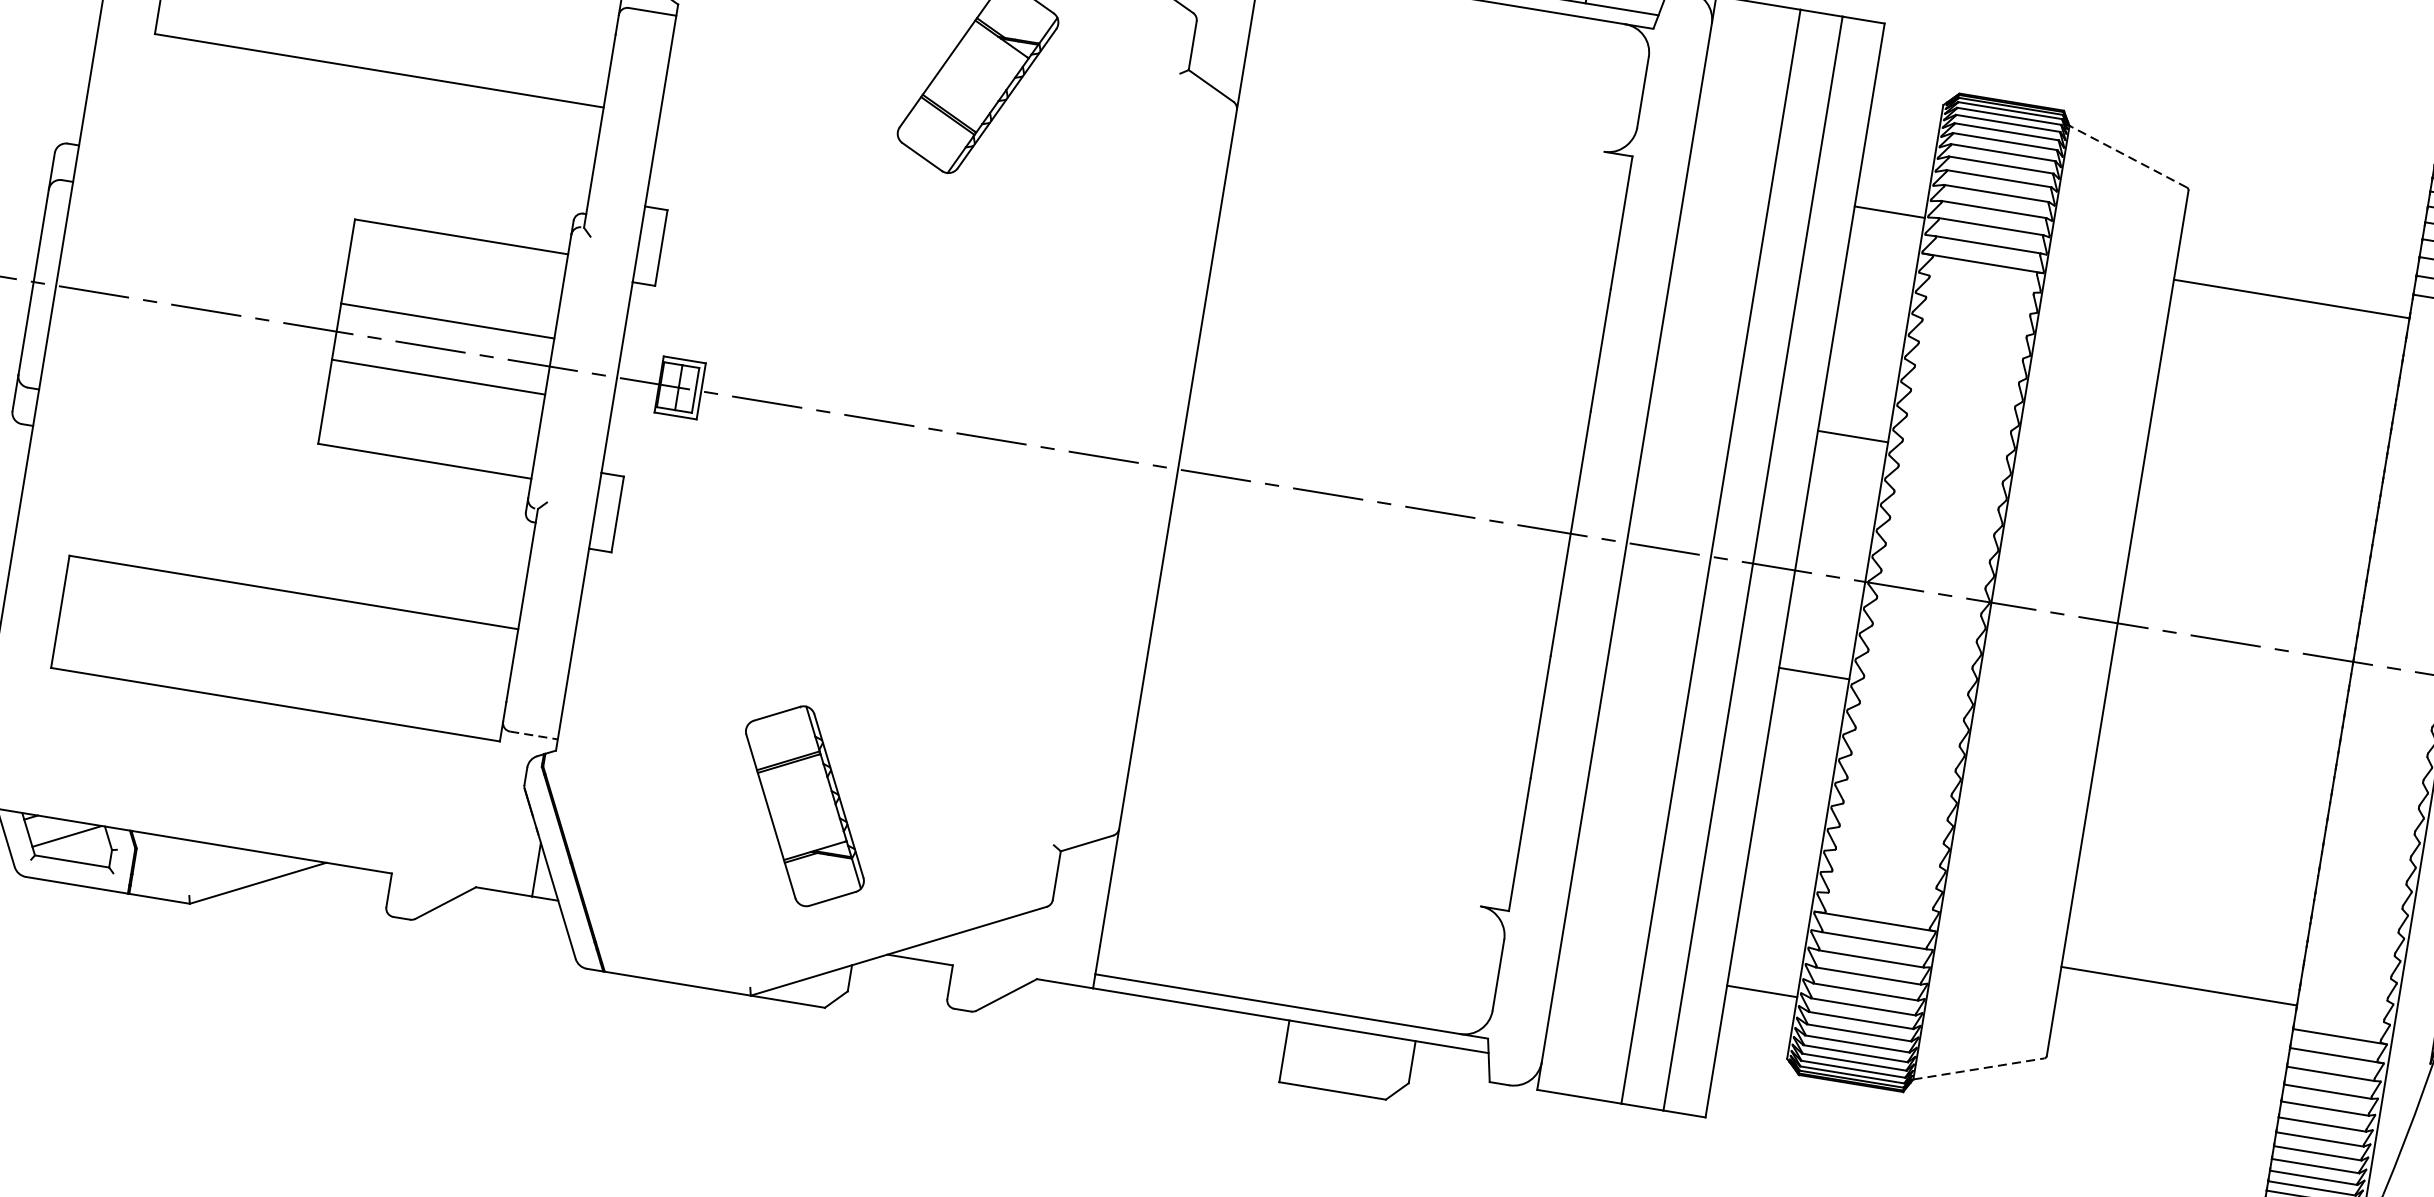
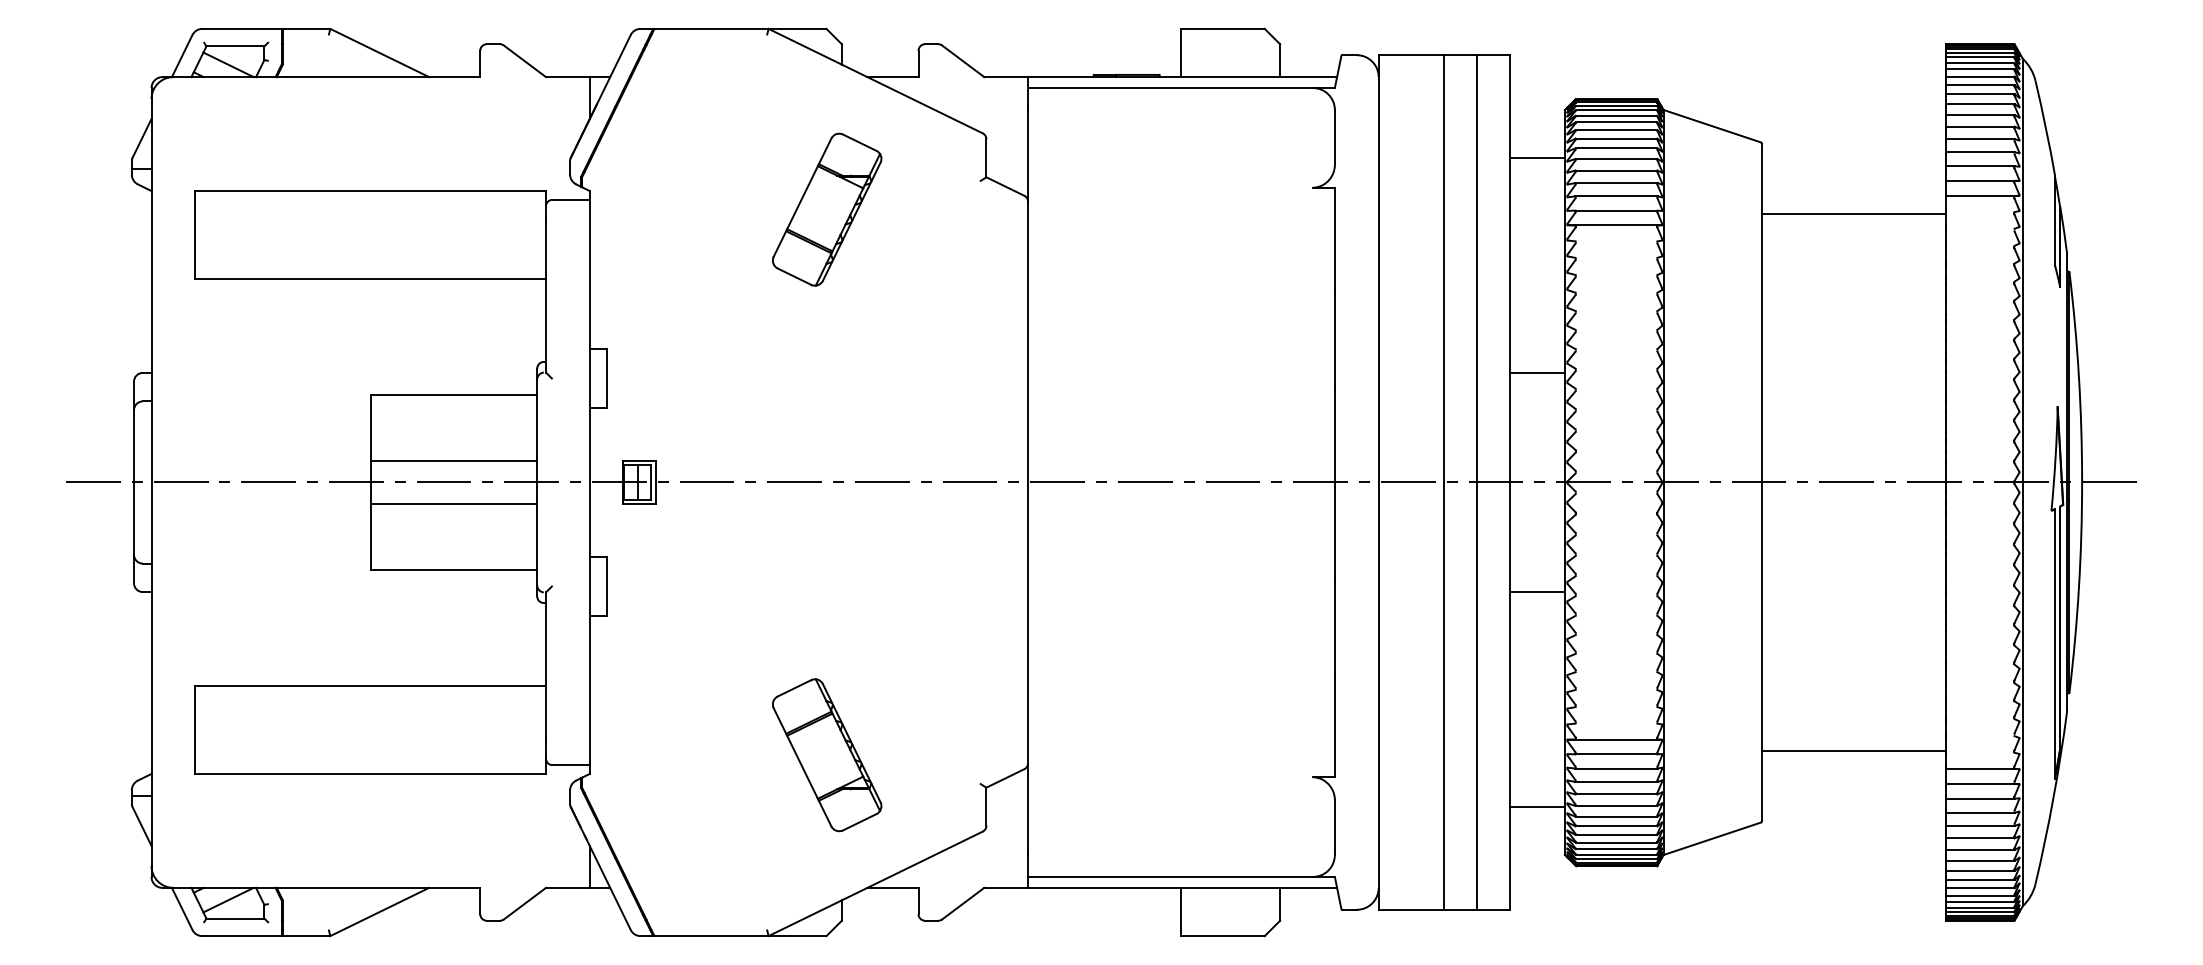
line: (2127, 157) -> (1711, 126), dashed -> solid
line: (1889, 212) -> (1537, 158), moved
line: (1814, 673) -> (1537, 591), moved
line: (534, 735) -> (571, 765), dashed -> solid
part: (805, 806) -> (827, 755), moved
line: (1979, 1068) -> (1712, 838), dashed -> solid

